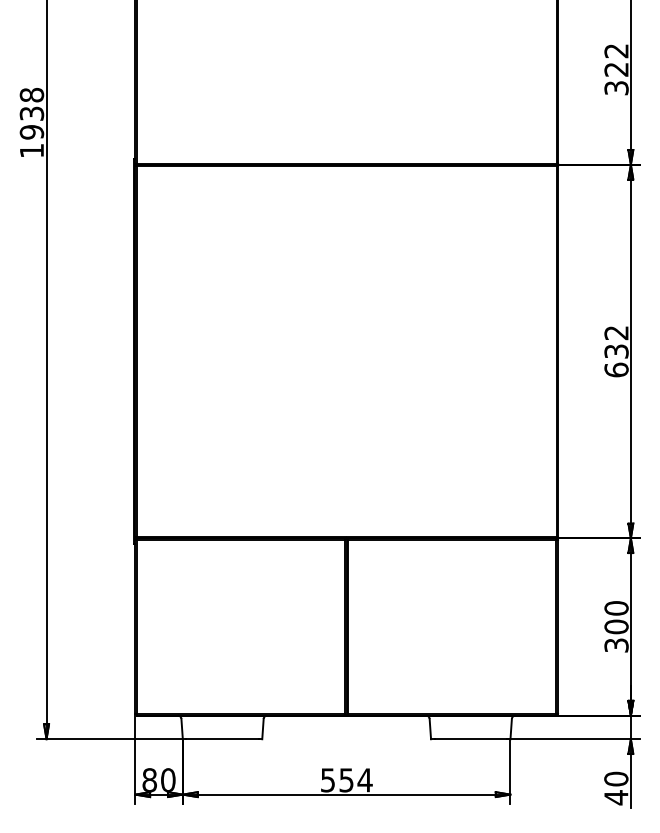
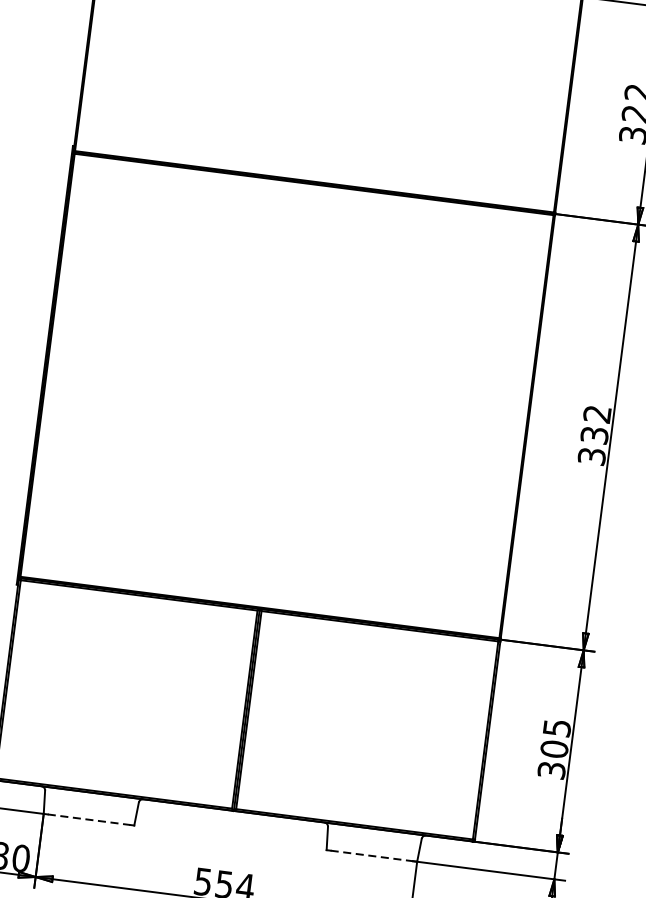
text: (616, 369) -> (591, 455), 632 -> 332
text: (616, 608) -> (557, 728), 300 -> 305
line: (223, 739) -> (90, 820), solid -> dashed
line: (471, 739) -> (372, 856), solid -> dashed

